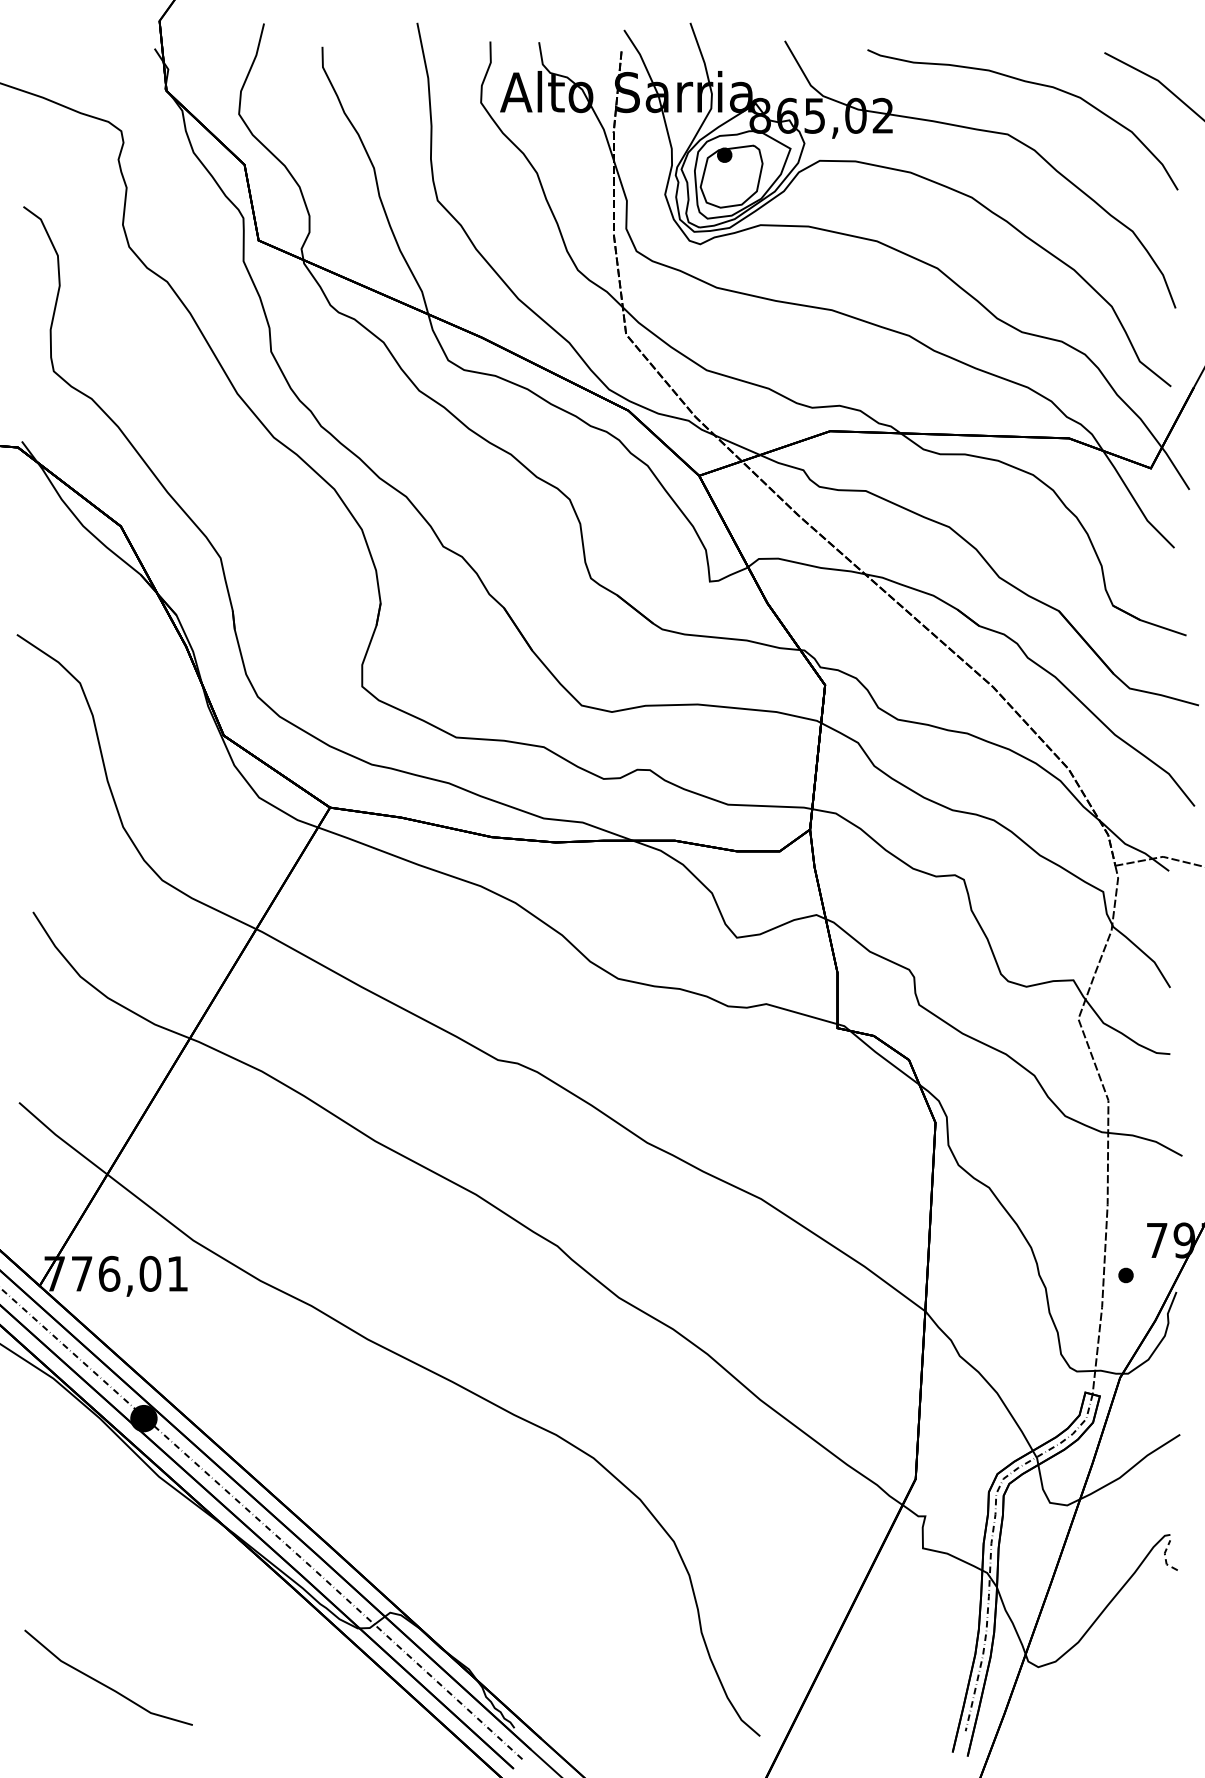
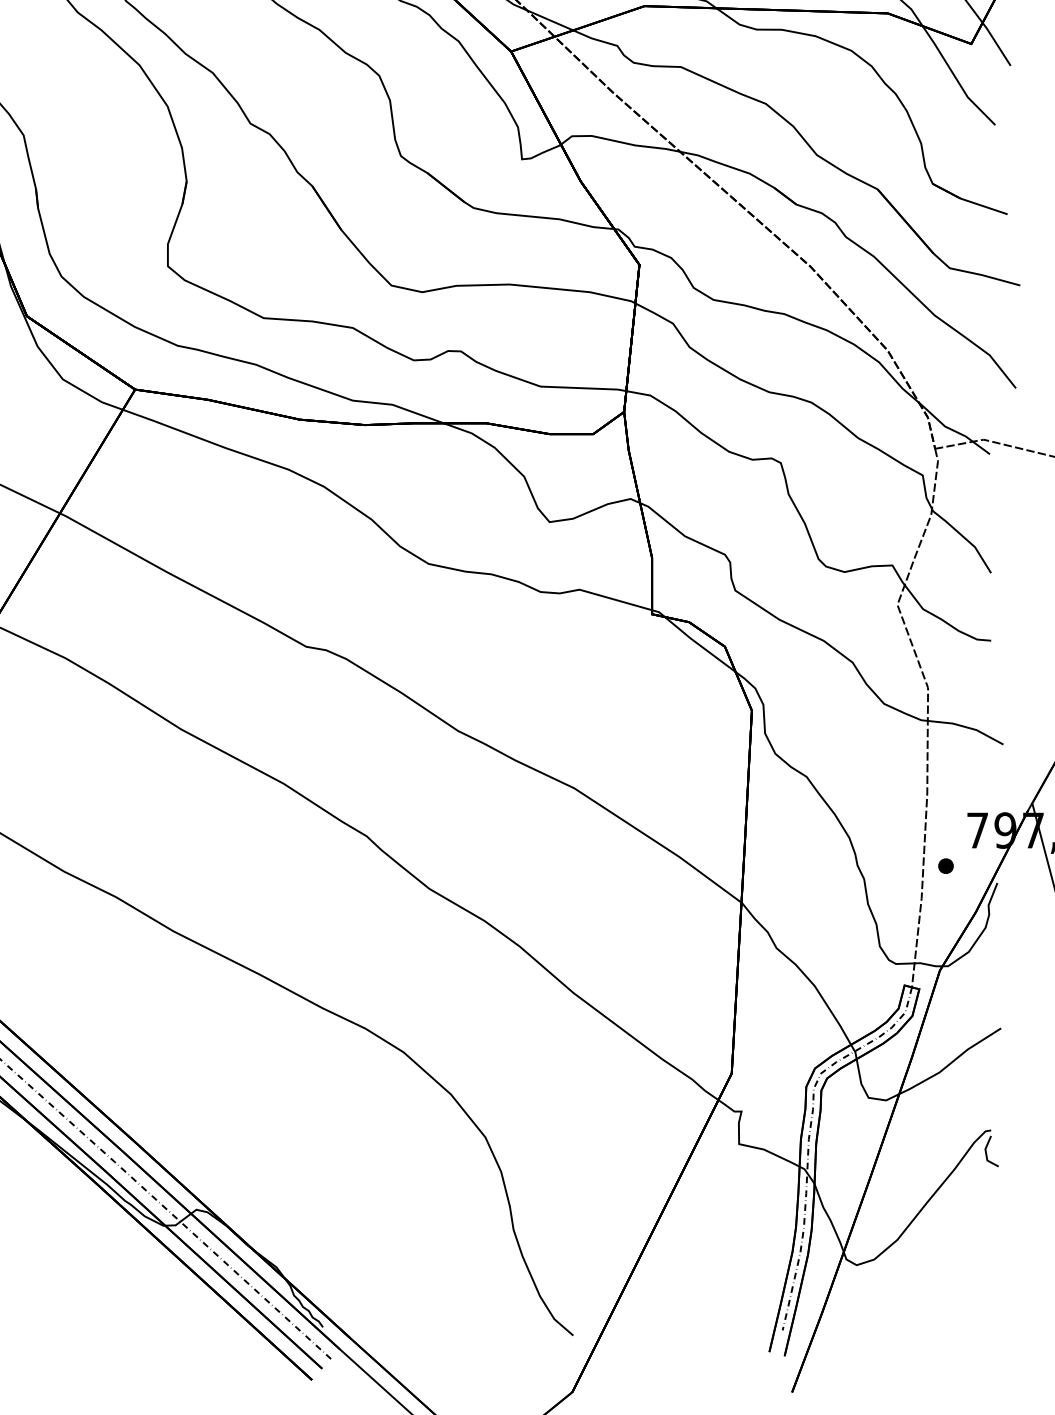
line: (1165, 1557) -> (986, 1153), dashed -> solid

